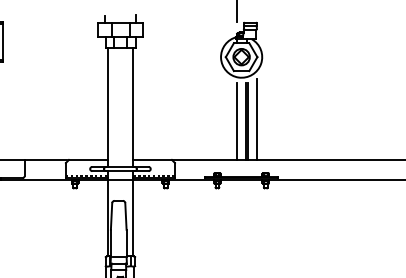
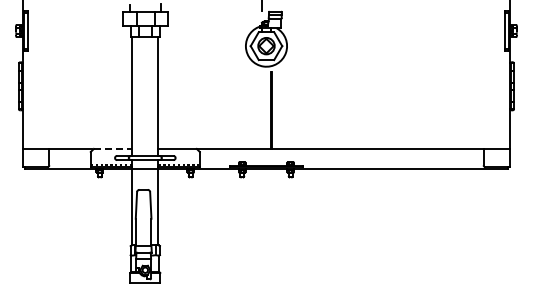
line: (257, 118) -> (282, 107), removed
line: (237, 121) -> (262, 110), removed
line: (88, 159) -> (113, 148), solid -> dashed

